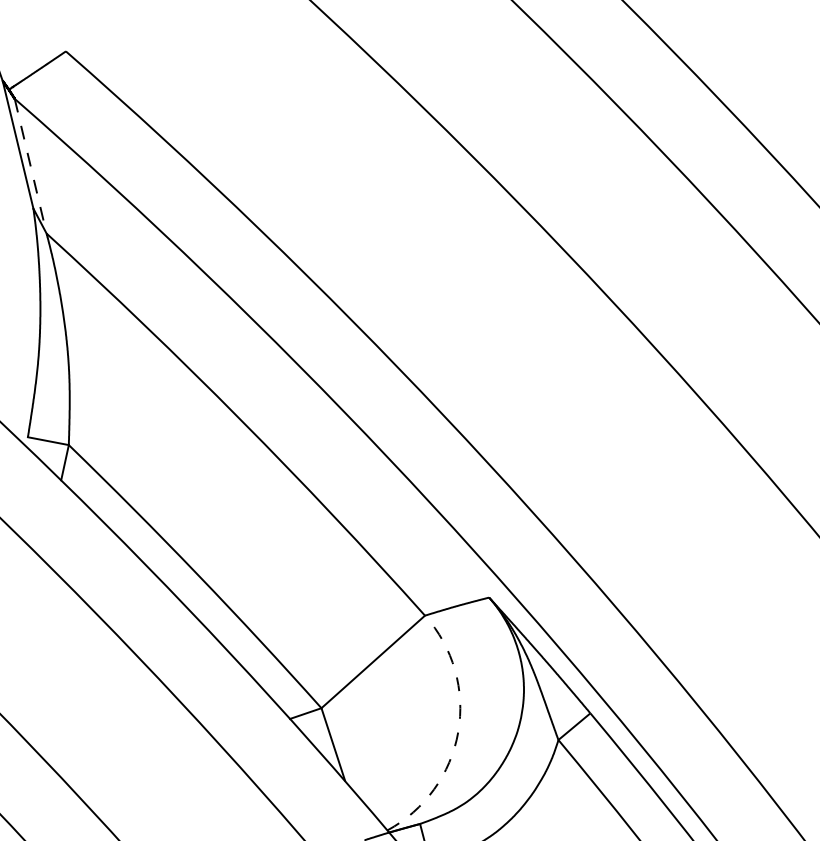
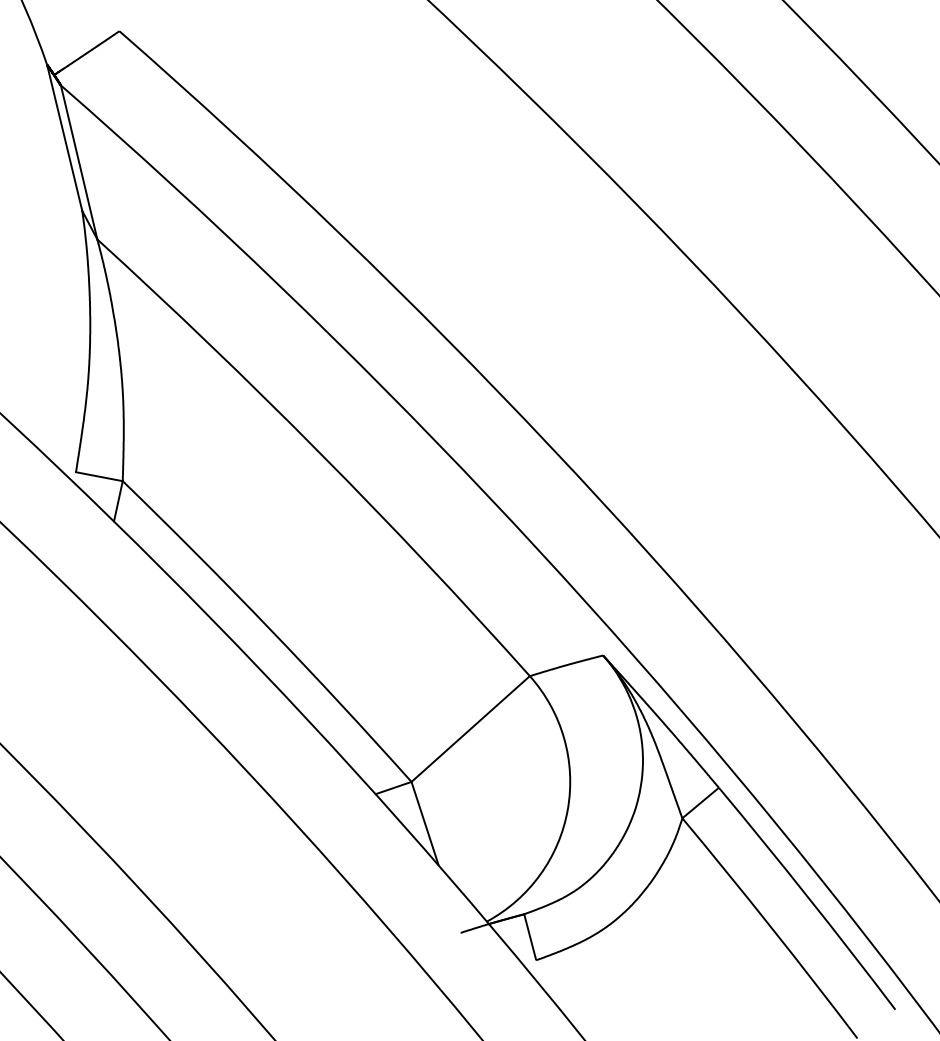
line: (30, 166) -> (79, 162), dashed -> solid
arc: (457, 732) -> (567, 809), dashed -> solid

